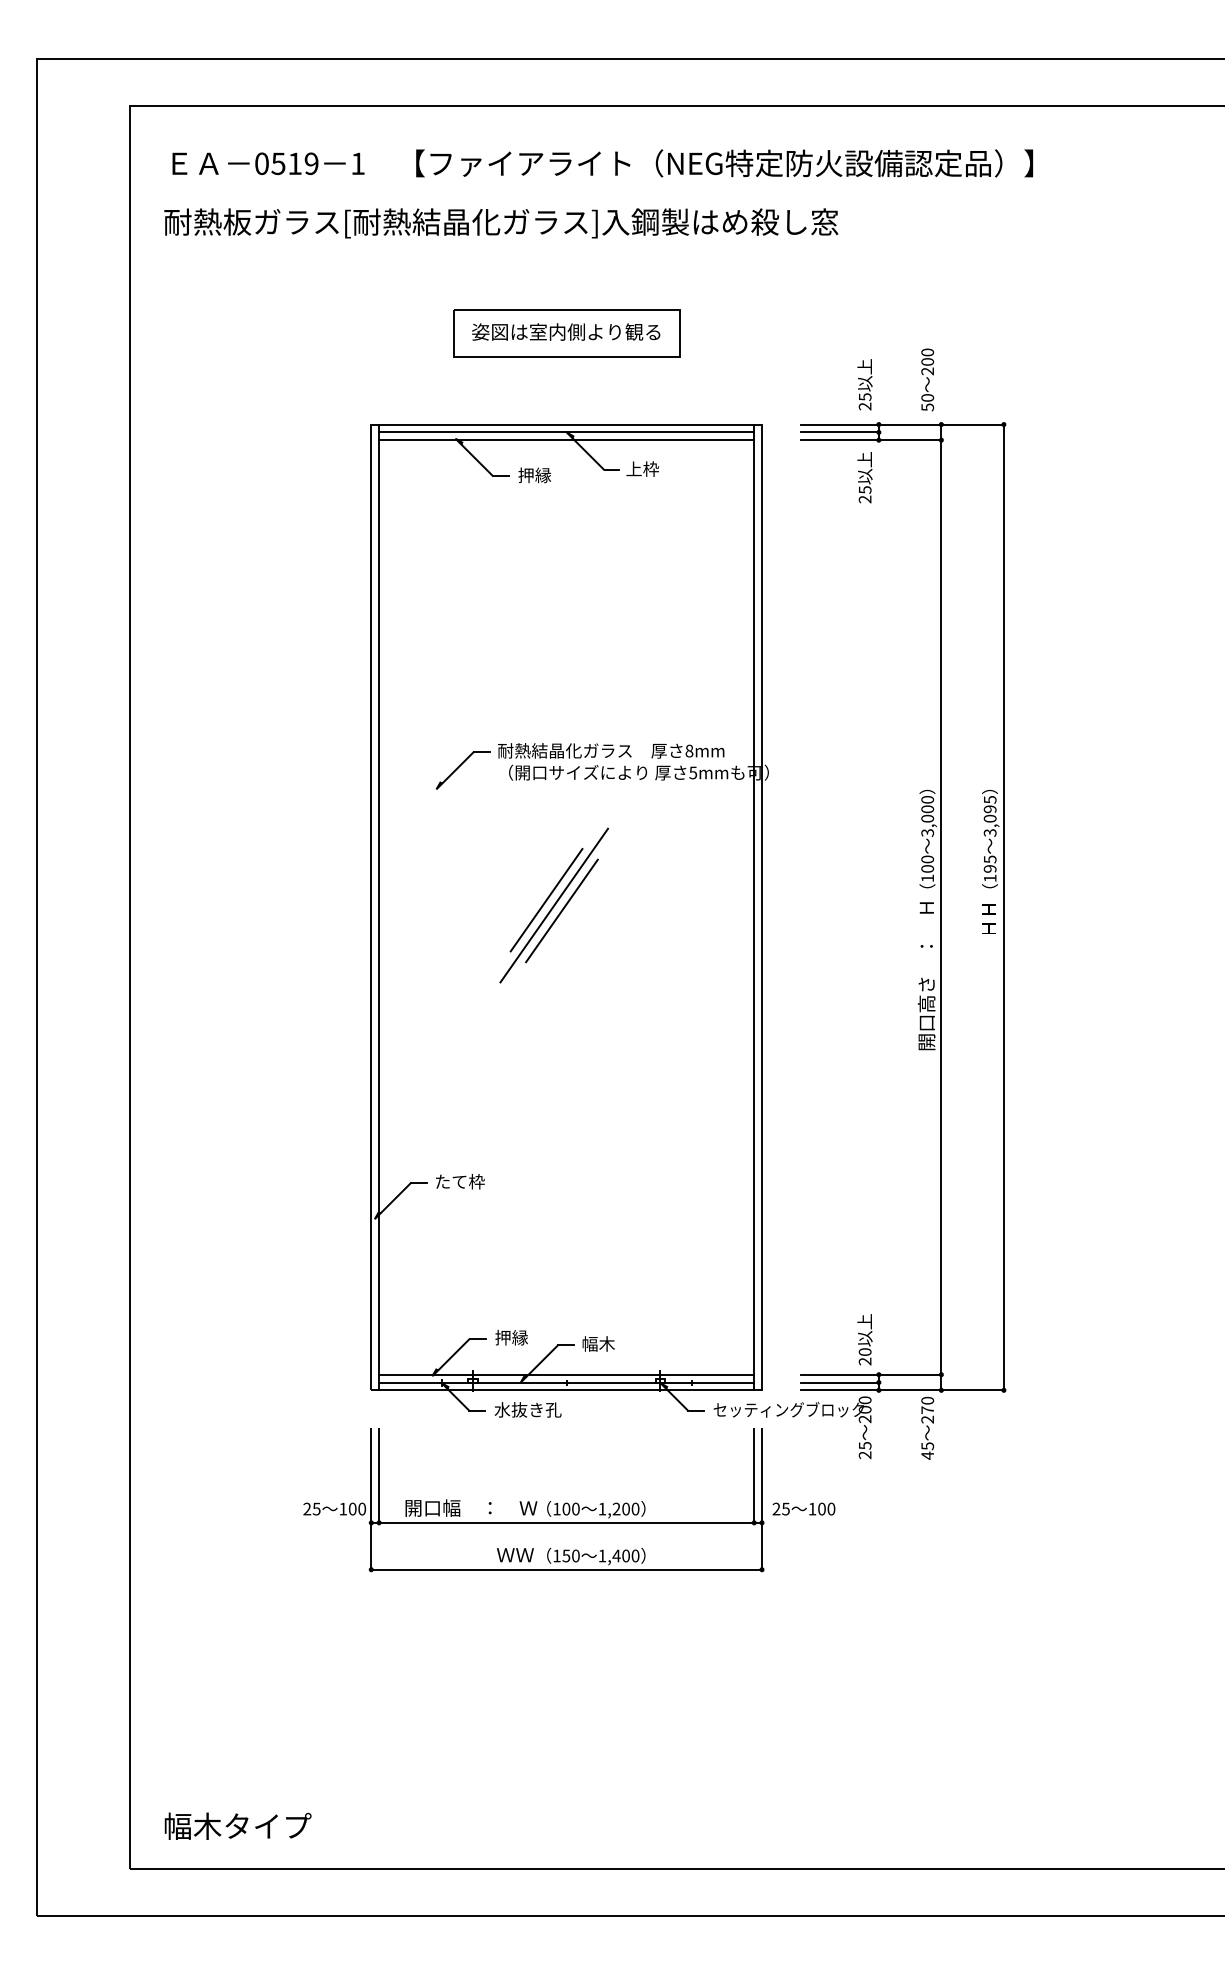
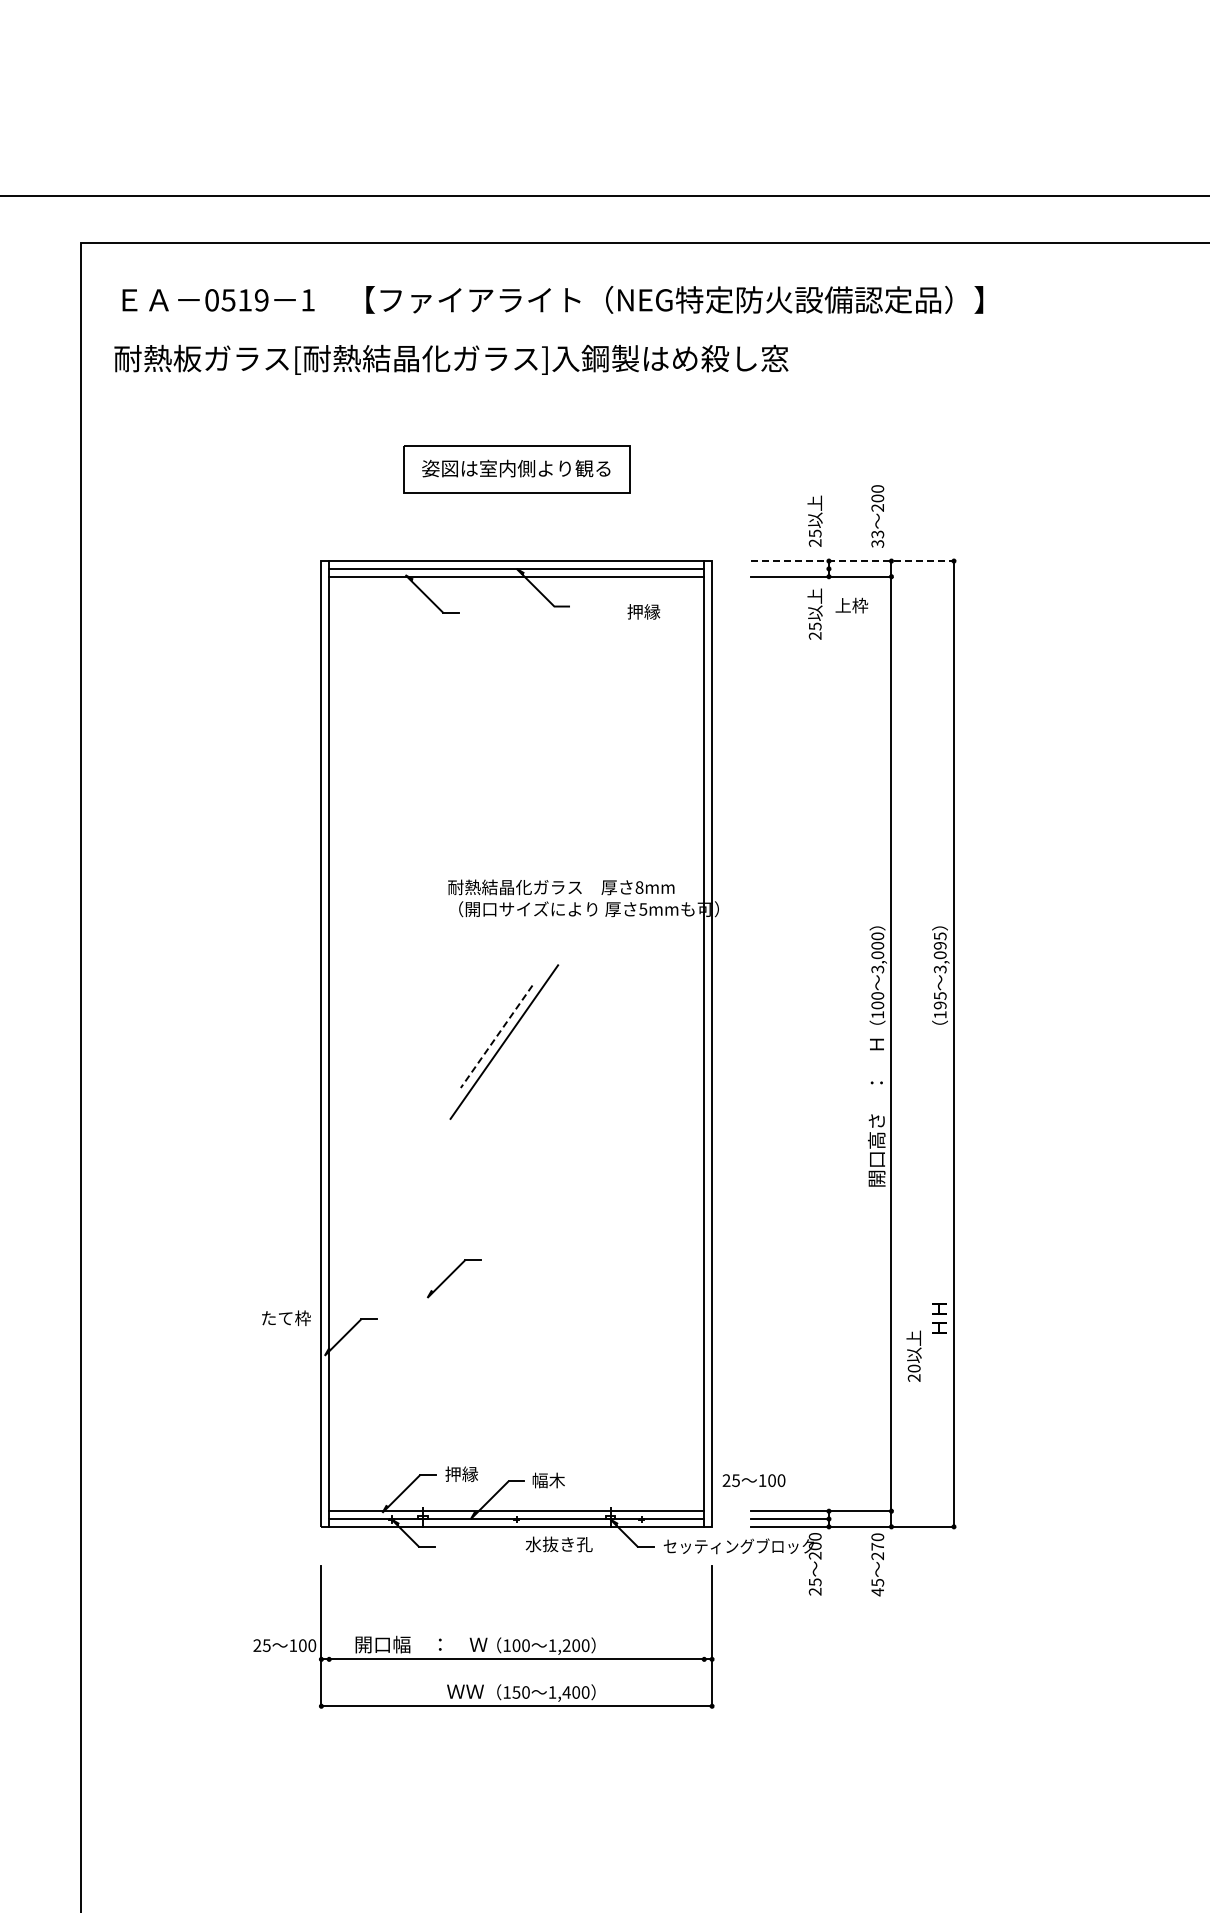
text: (927, 402) -> (877, 539), 50 -> 33
line: (902, 424) -> (852, 561), solid -> dashed
line: (839, 432) -> (789, 569), removed
text: (642, 468) -> (851, 605), moved
text: (534, 475) -> (643, 612), moved
part: (462, 770) -> (453, 1279), moved
line: (546, 900) -> (496, 1037), solid -> dashed
line: (561, 910) -> (511, 1047), removed
text: (988, 918) -> (938, 1318), moved
text: (460, 1181) -> (286, 1318), moved
text: (864, 1339) -> (913, 1356), moved
text: (527, 1409) -> (558, 1544), moved
line: (379, 1475) -> (329, 1612), removed
line: (754, 1475) -> (704, 1612), removed
text: (803, 1508) -> (753, 1480), moved

